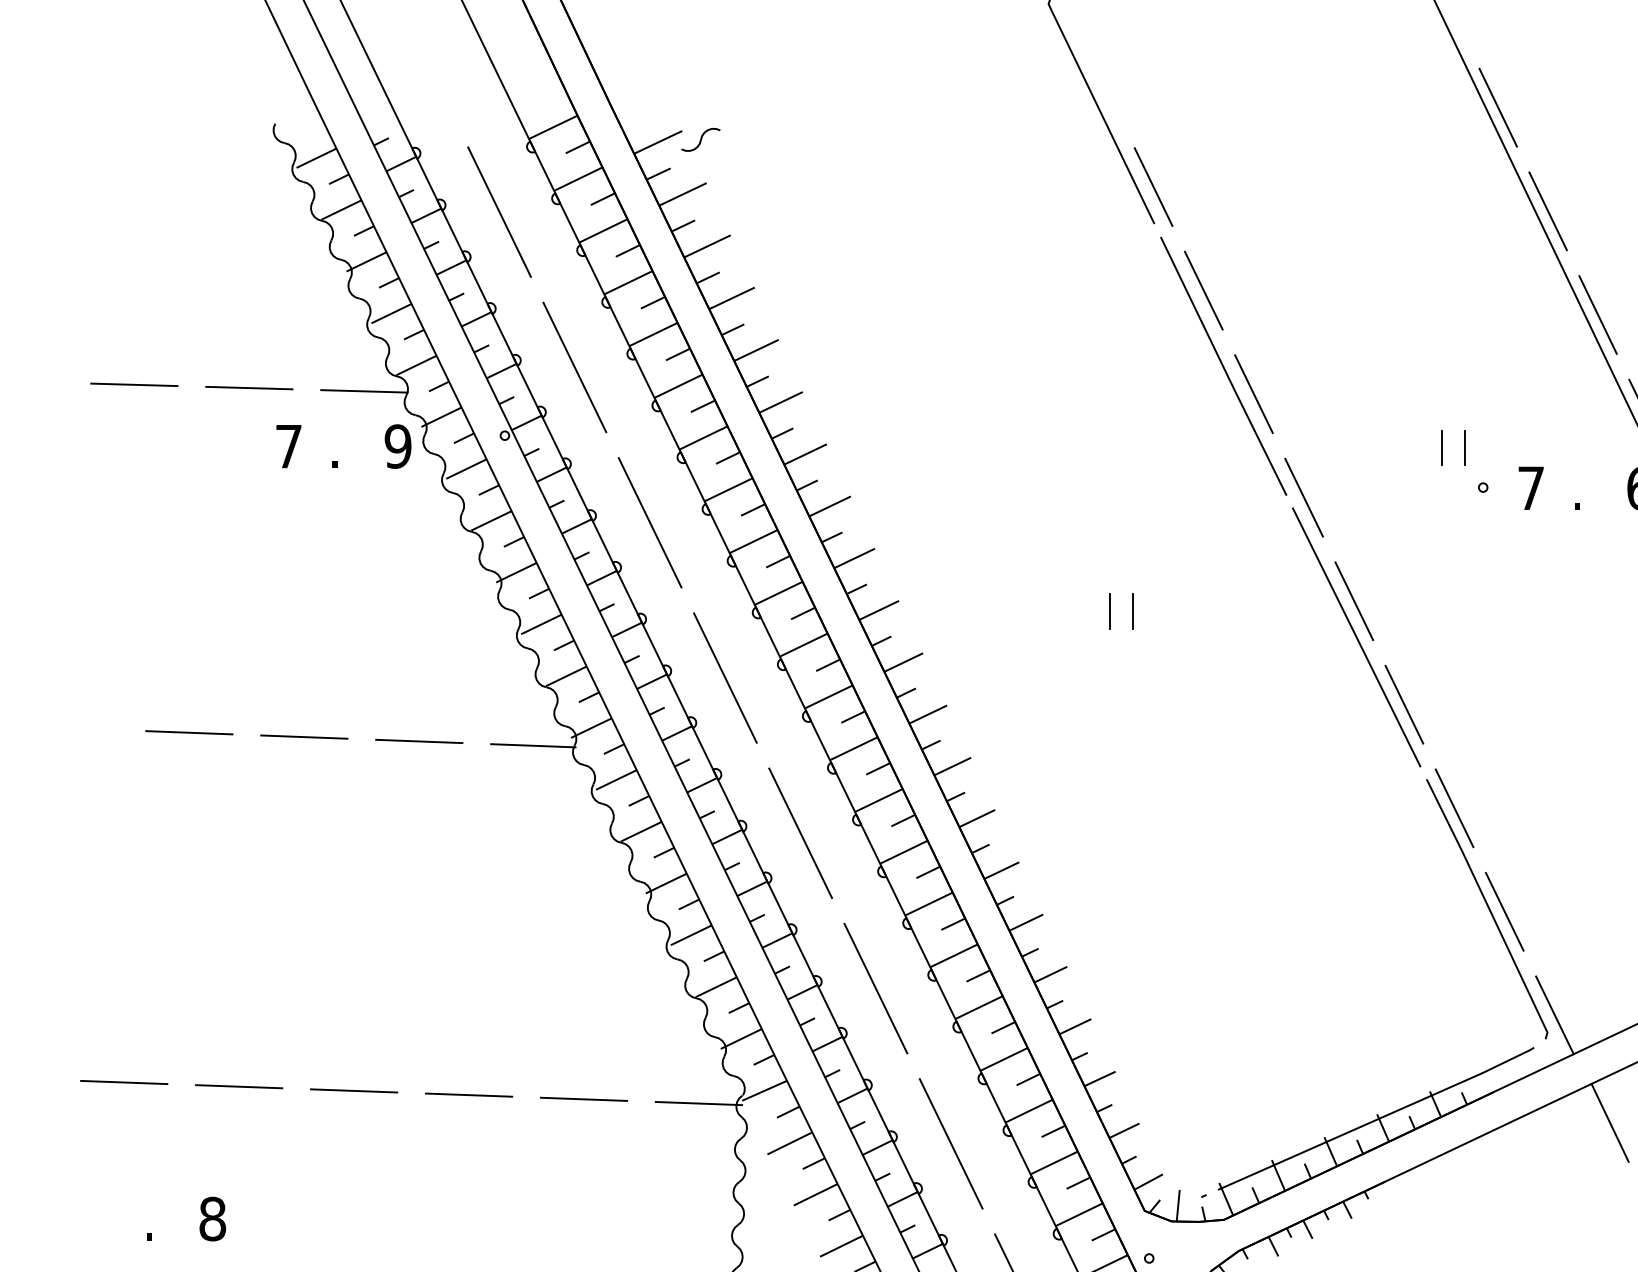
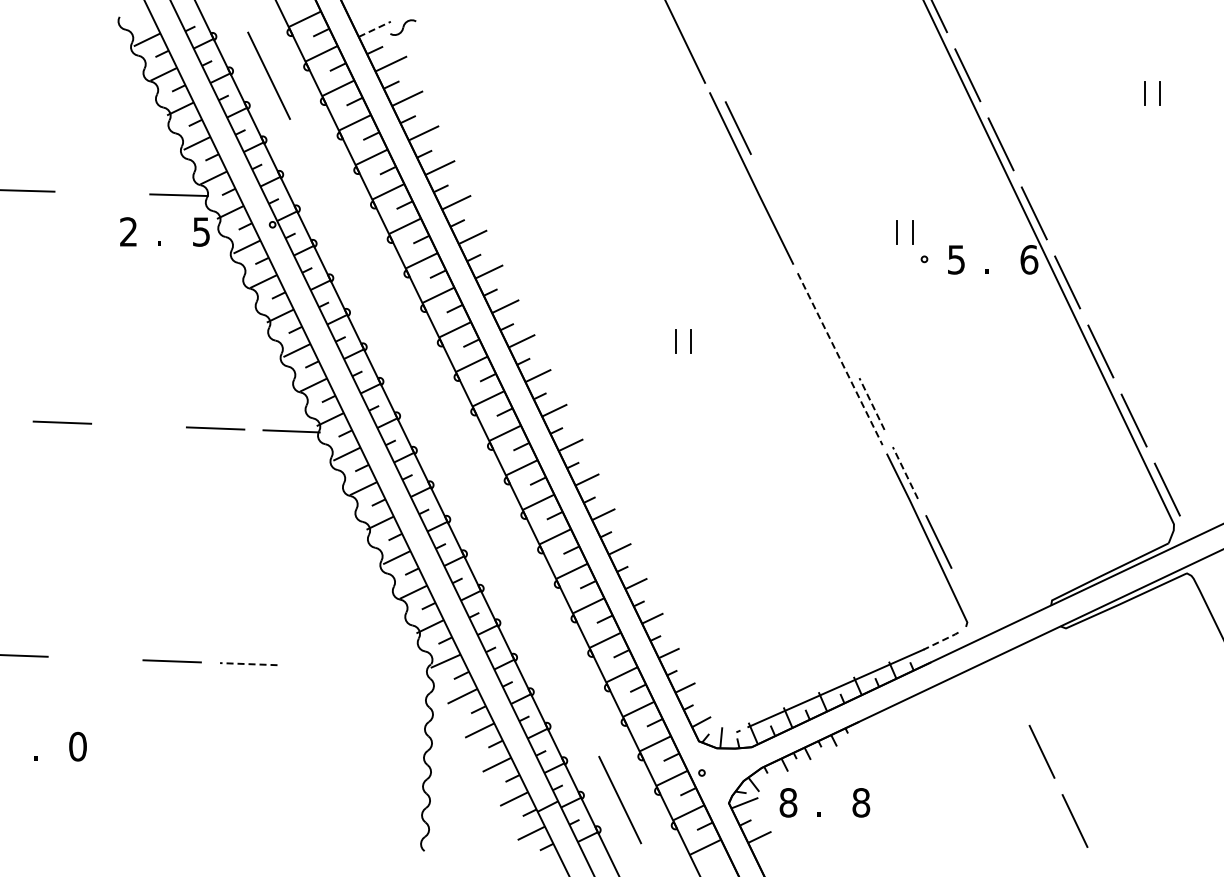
line: (657, 142) -> (374, 29), solid -> dashed
line: (1153, 187) -> (704, 59), removed
line: (575, 367) -> (319, 179), removed
line: (249, 387) -> (102, 192), removed
line: (1253, 393) -> (771, 196), removed
text: (288, 445) -> (128, 231), 7 -> 2
text: (398, 445) -> (201, 231), 9 -> 5
text: (1531, 487) -> (956, 259), 7 -> 5
line: (1303, 496) -> (804, 265), removed
line: (650, 522) -> (369, 282), removed
line: (1354, 600) -> (838, 334), removed
line: (1357, 637) -> (840, 359), solid -> dashed
line: (725, 678) -> (419, 386), removed
line: (1405, 705) -> (872, 404), solid -> dashed
line: (303, 736) -> (138, 425), removed
line: (1454, 809) -> (905, 473), solid -> dashed
line: (800, 833) -> (469, 489), removed
line: (875, 989) -> (519, 593), removed
line: (1553, 1014) -> (971, 610), removed
line: (1508, 1061) -> (941, 641), solid -> dashed
line: (239, 1086) -> (95, 658), removed
line: (468, 1095) -> (248, 664), solid -> dashed
line: (584, 1098) -> (325, 666), removed
line: (698, 1103) -> (401, 669), removed
line: (1609, 1122) -> (1008, 682), removed
line: (950, 1143) -> (569, 696), removed
text: (212, 1218) -> (77, 746), 8 -> 0

